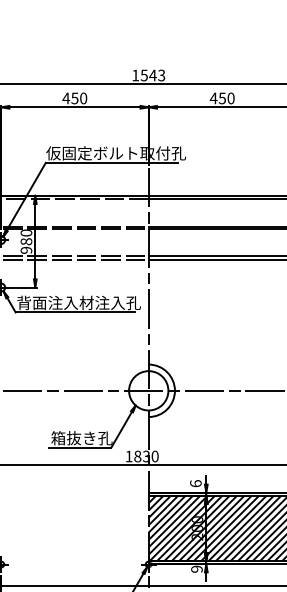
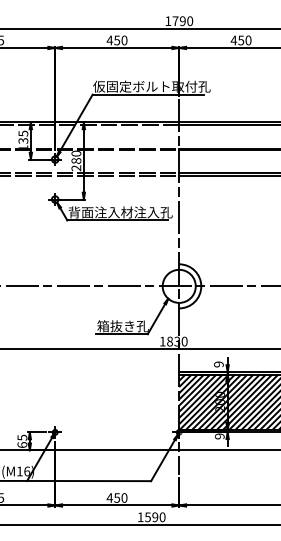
text: (152, 75) -> (182, 21), 1543 -> 1790
text: (26, 250) -> (76, 168), 980 -> 280
text: (195, 483) -> (218, 364), 6 -> 9

